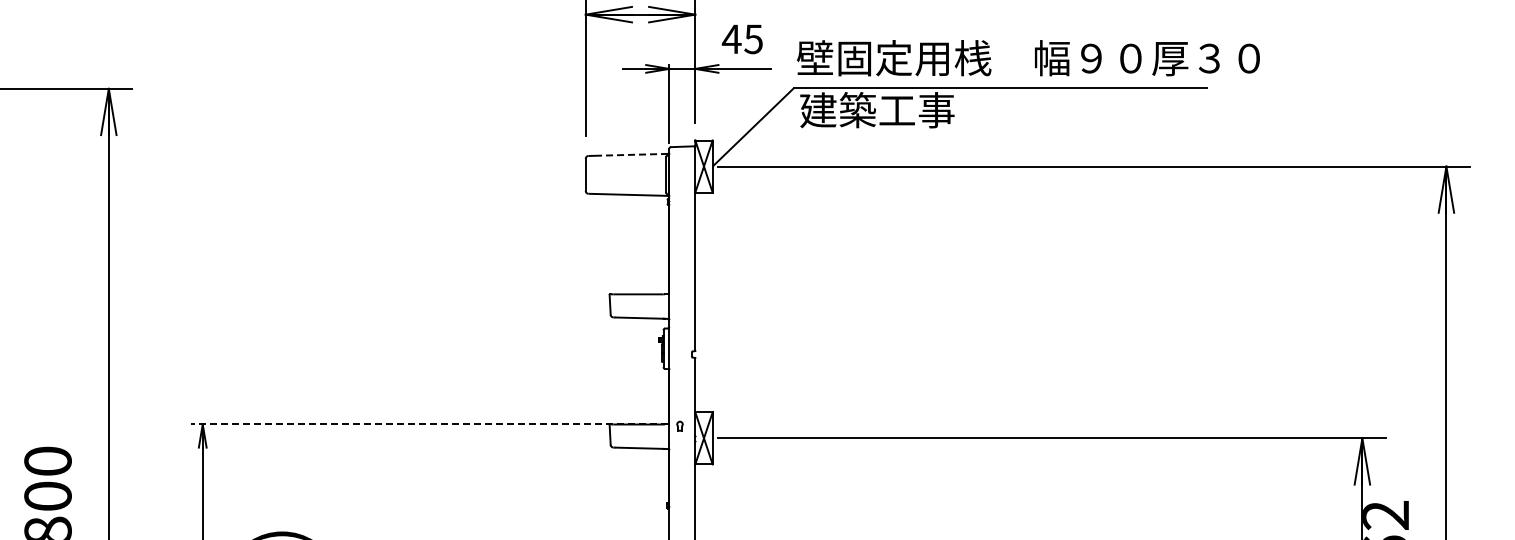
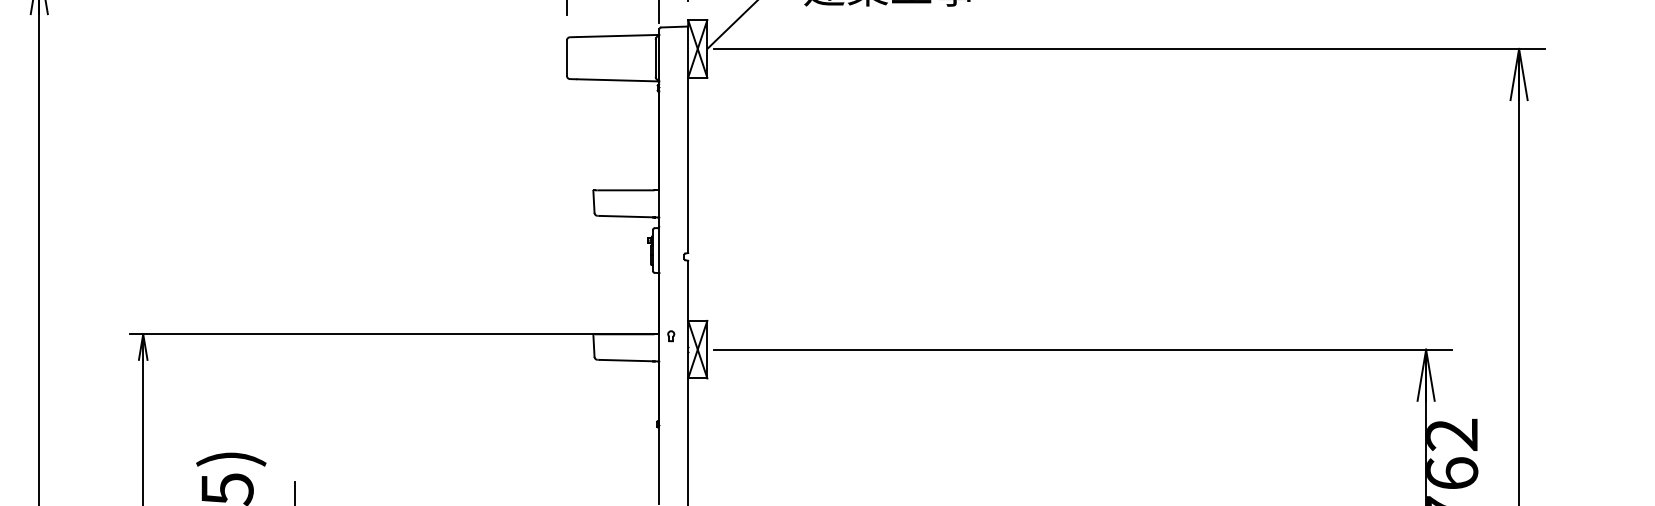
line: (631, 154) -> (617, 35), dashed -> solid
line: (429, 424) -> (394, 334), dashed -> solid

